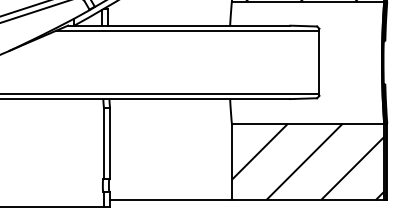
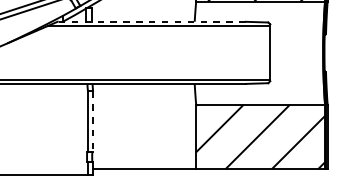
line: (178, 25) -> (151, 21), solid -> dashed
line: (110, 143) -> (93, 121), solid -> dashed

